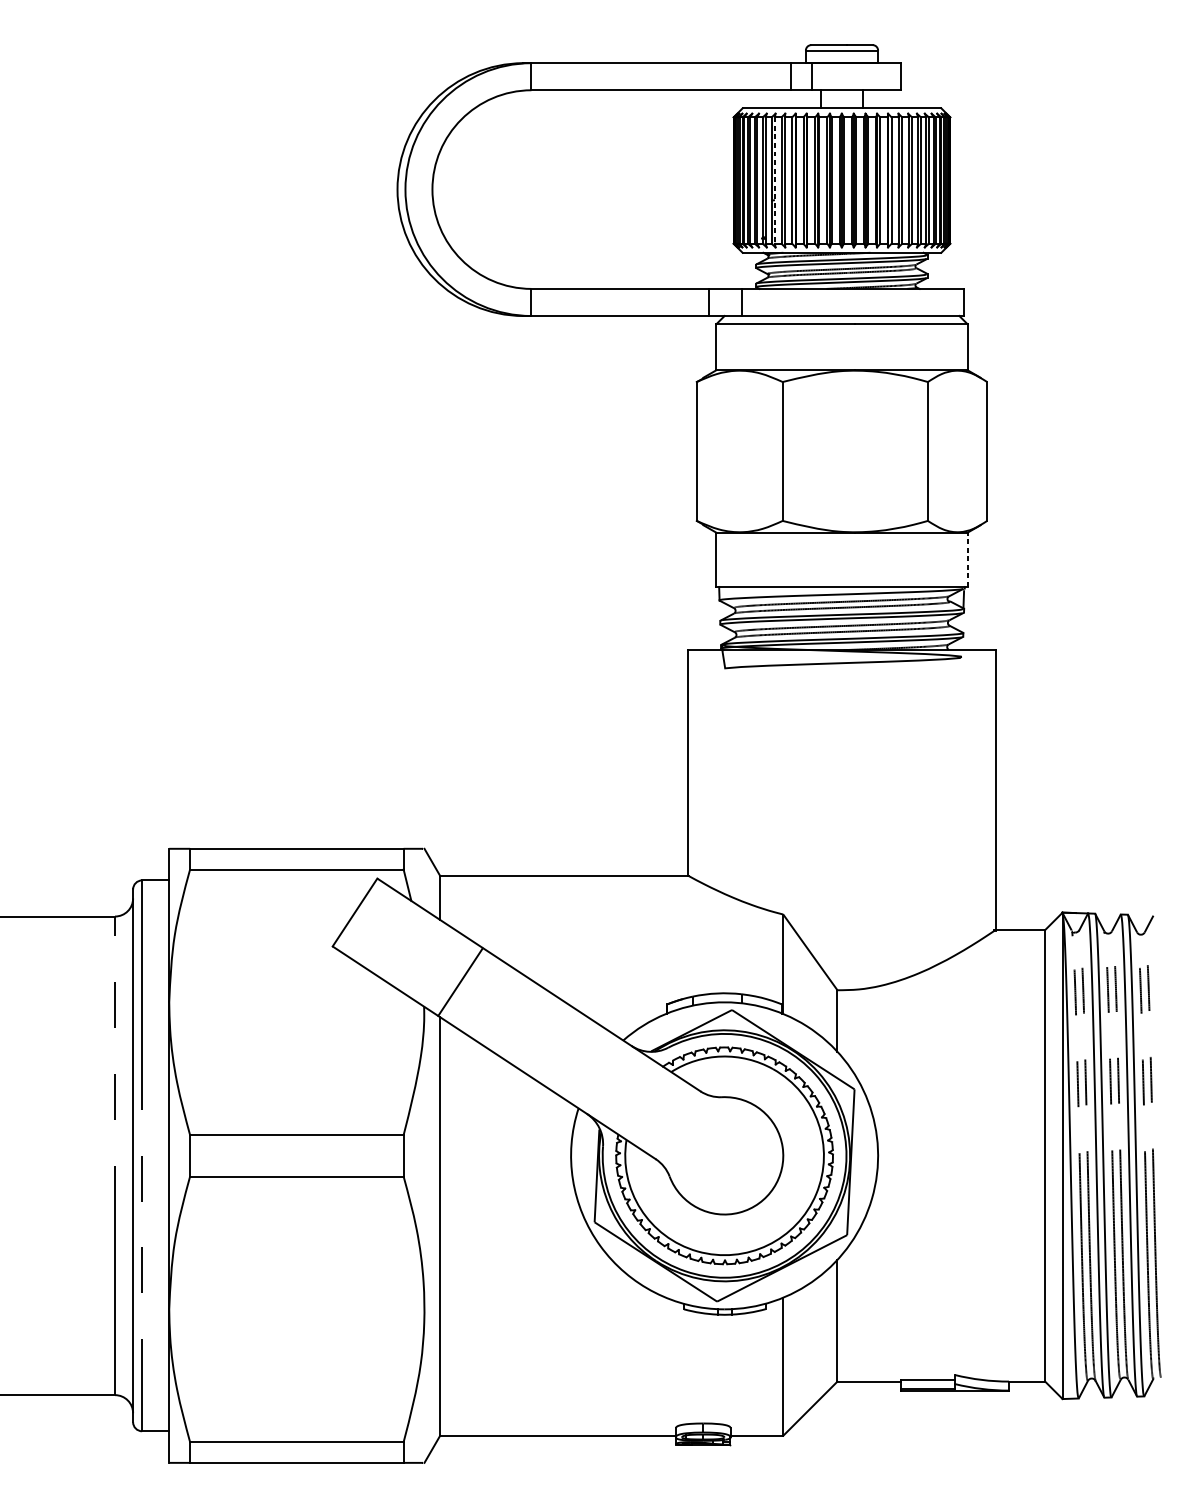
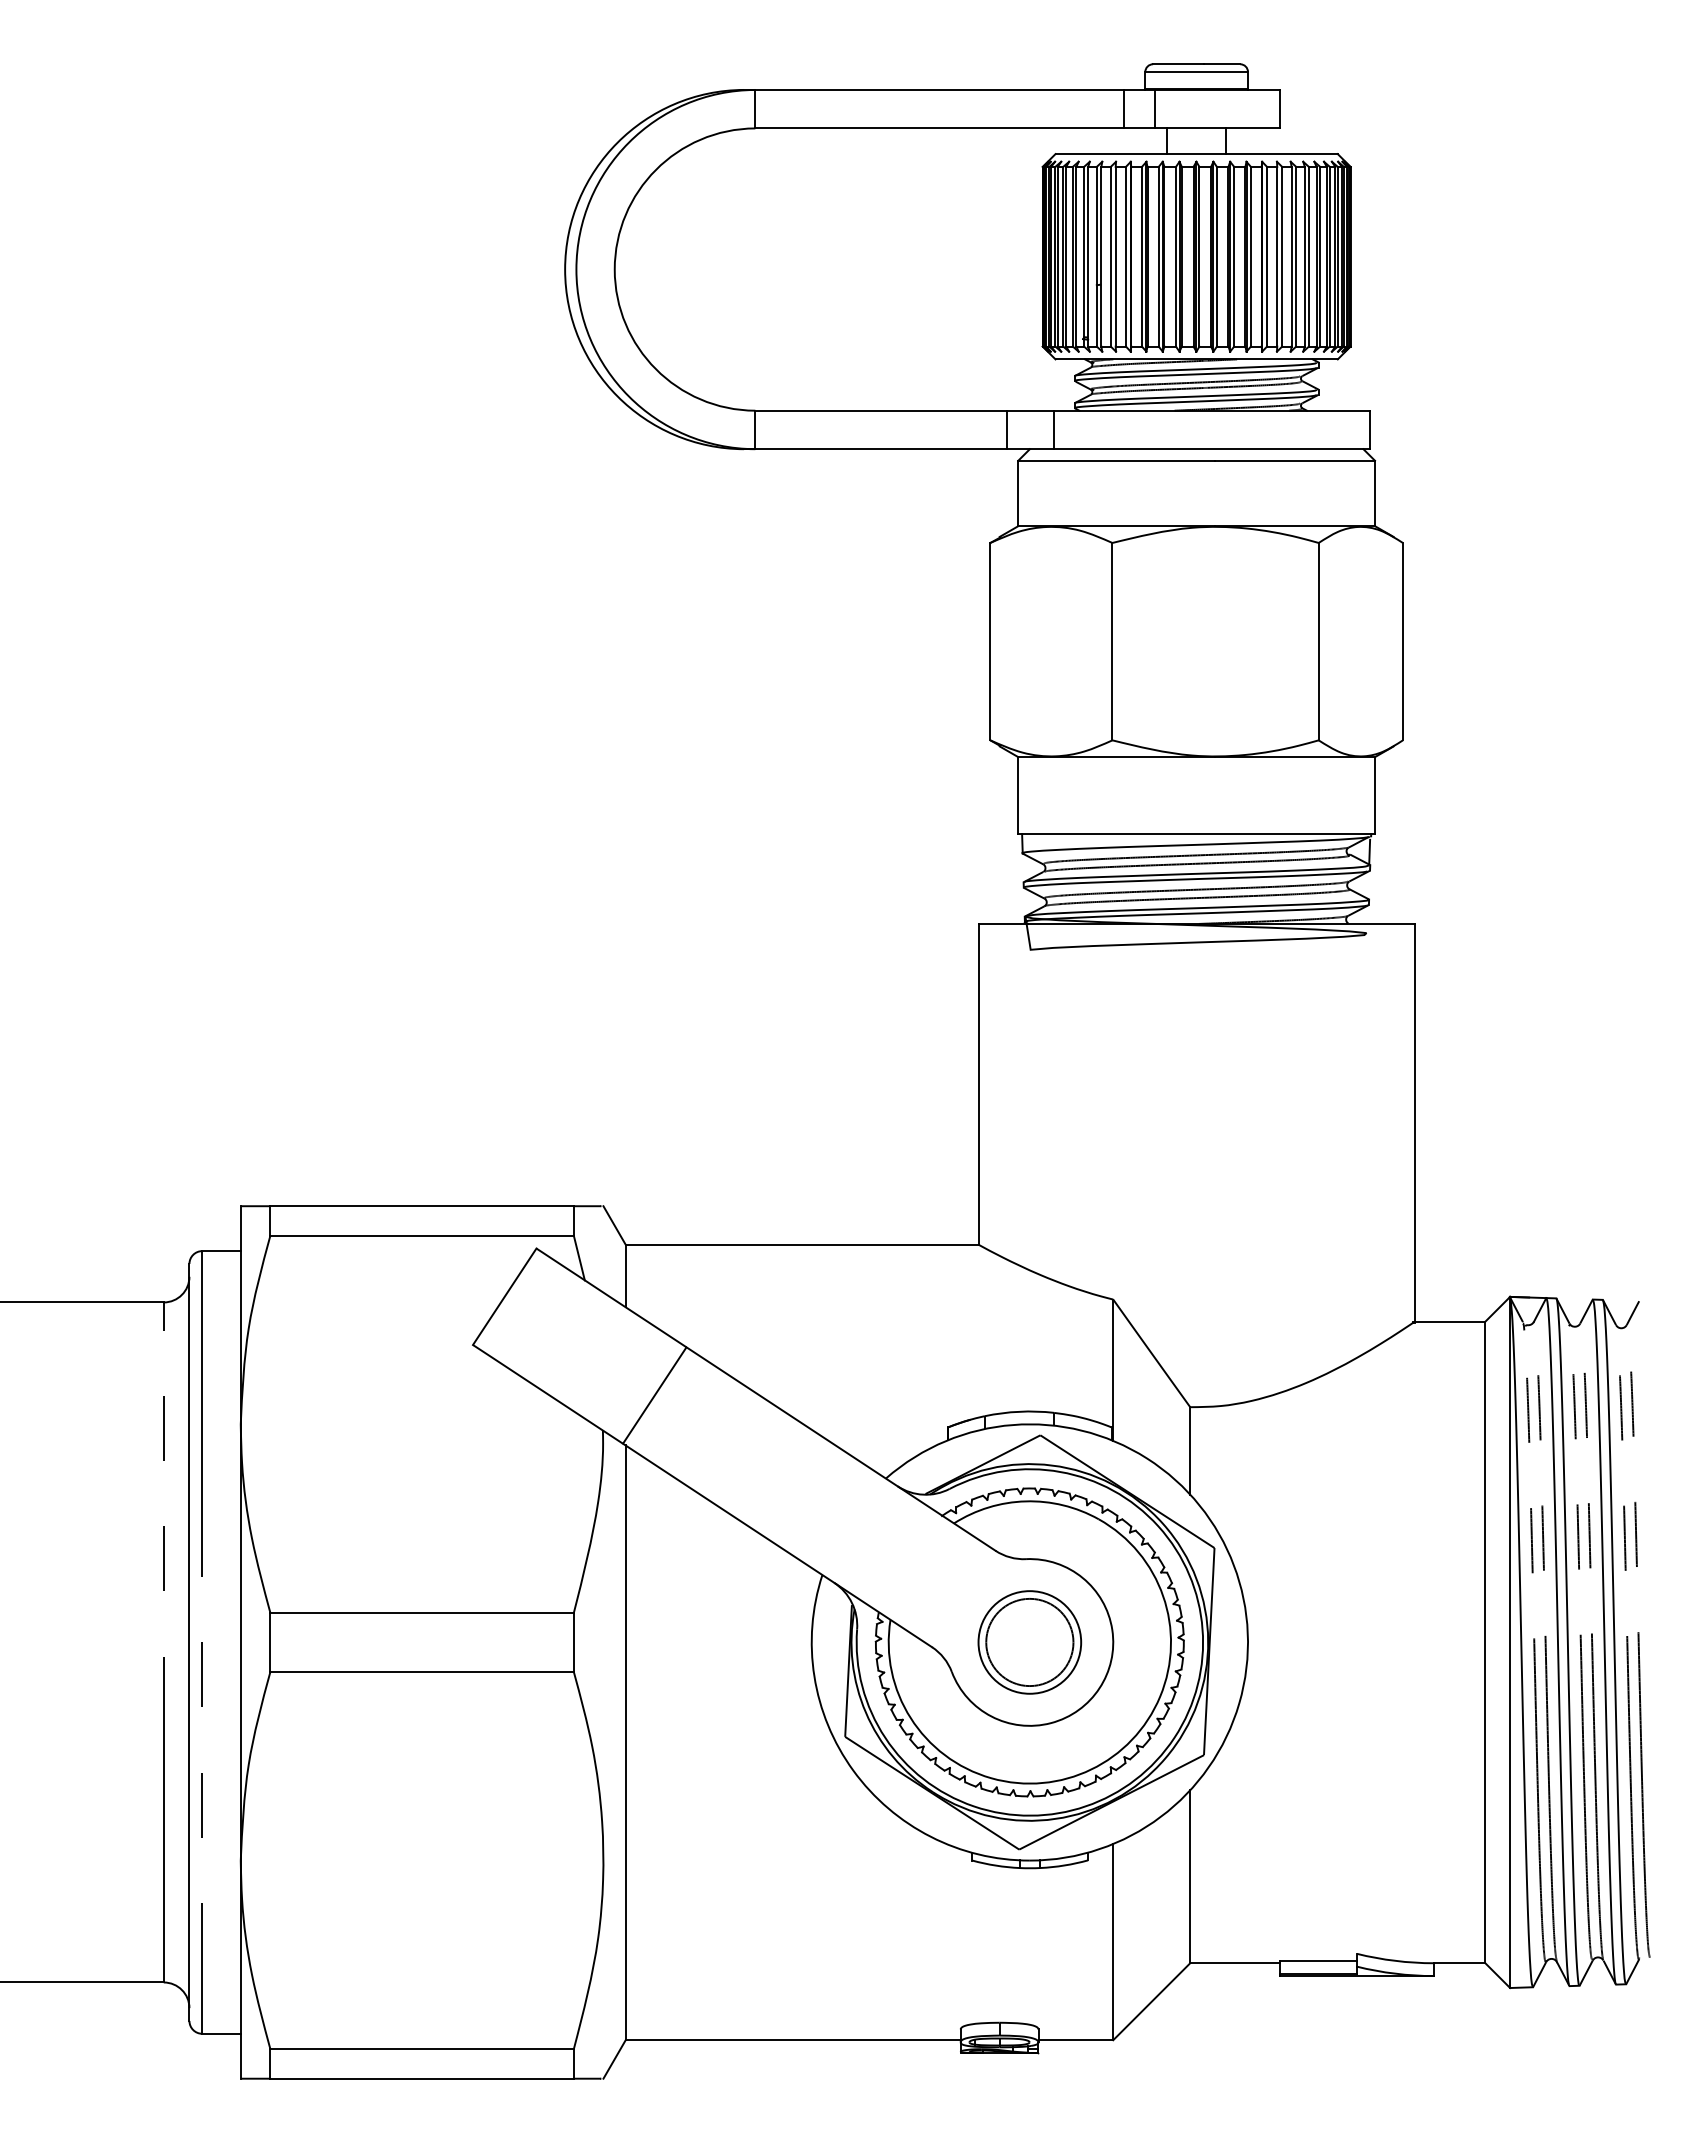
line: (775, 180) -> (1101, 256), dashed -> solid
line: (967, 559) -> (1375, 795), dashed -> solid
part: (724, 1155) -> (1029, 1642), added

